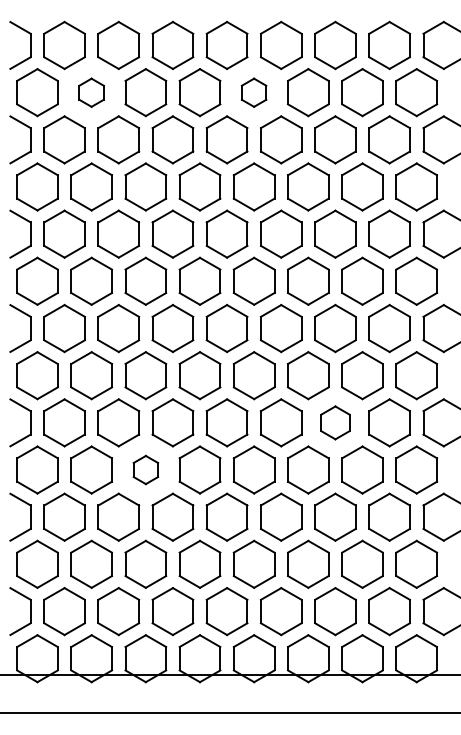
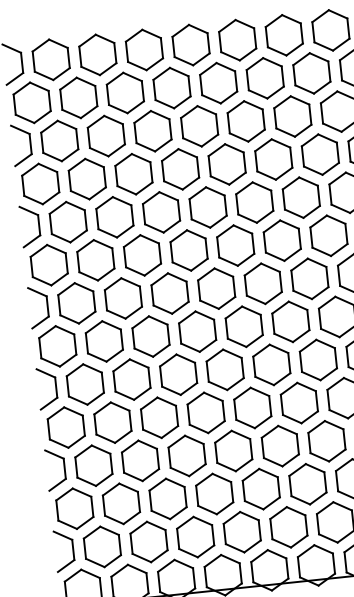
part: (91, 92) -> (78, 97), size x1.67
part: (253, 92) -> (218, 83), size x1.67
part: (335, 422) -> (318, 359), size x1.43
part: (145, 469) -> (159, 417), size x1.67

